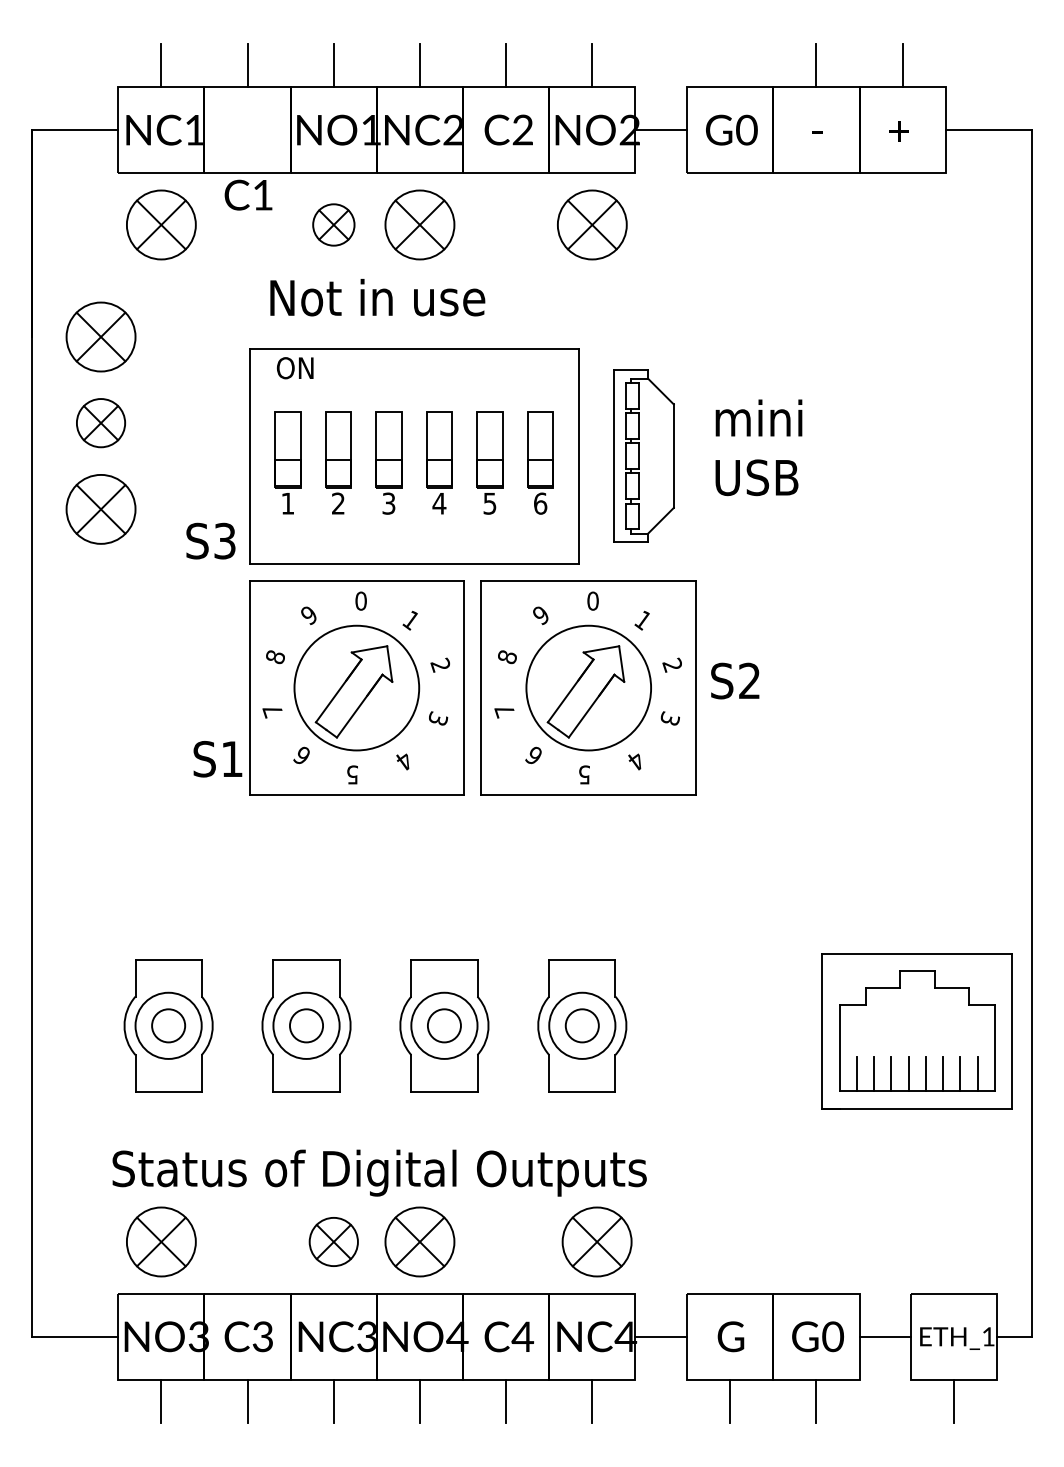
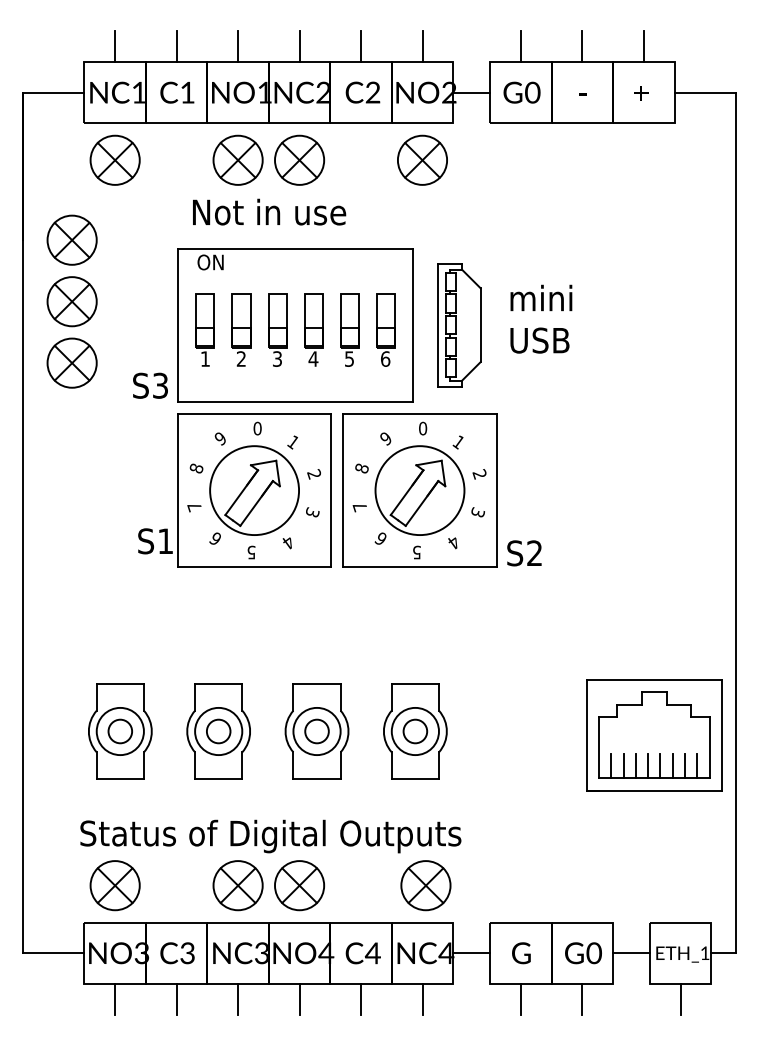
line: (730, 65) -> (521, 46), added
text: (248, 194) -> (177, 92), moved
part: (333, 224) -> (237, 159), size x1.67
part: (100, 422) -> (71, 301), size x1.43
text: (735, 680) -> (524, 552), moved
part: (333, 1241) -> (237, 885), size x1.43

